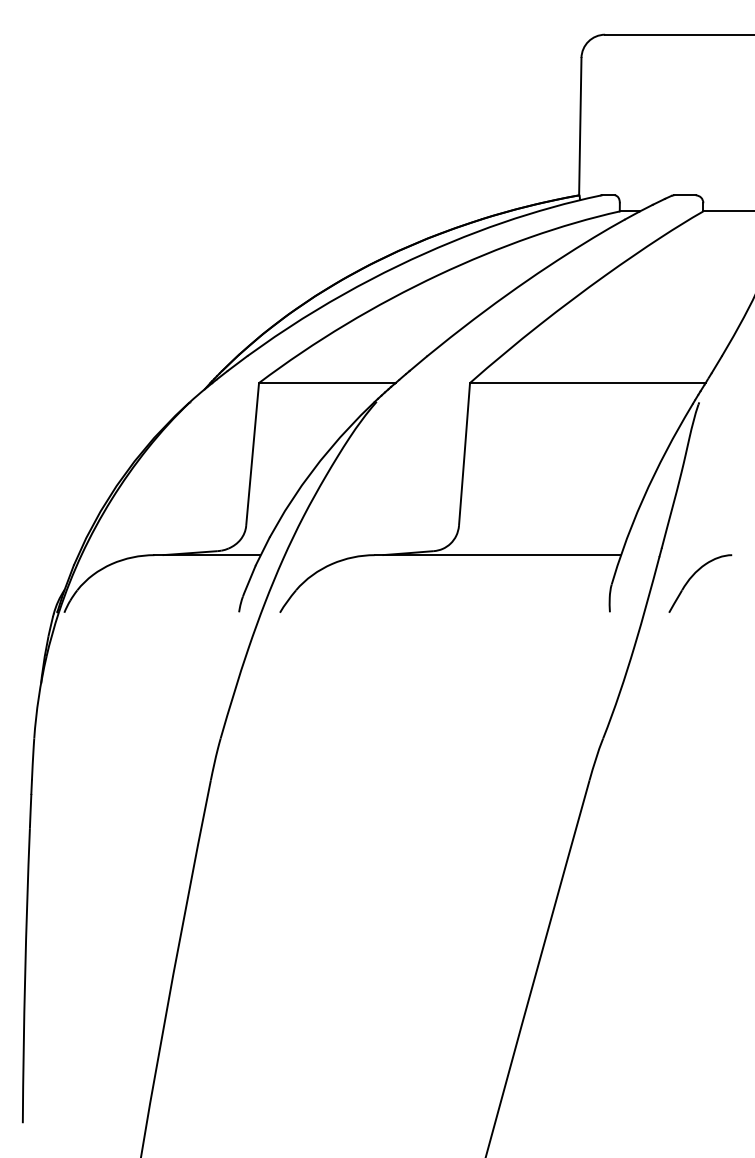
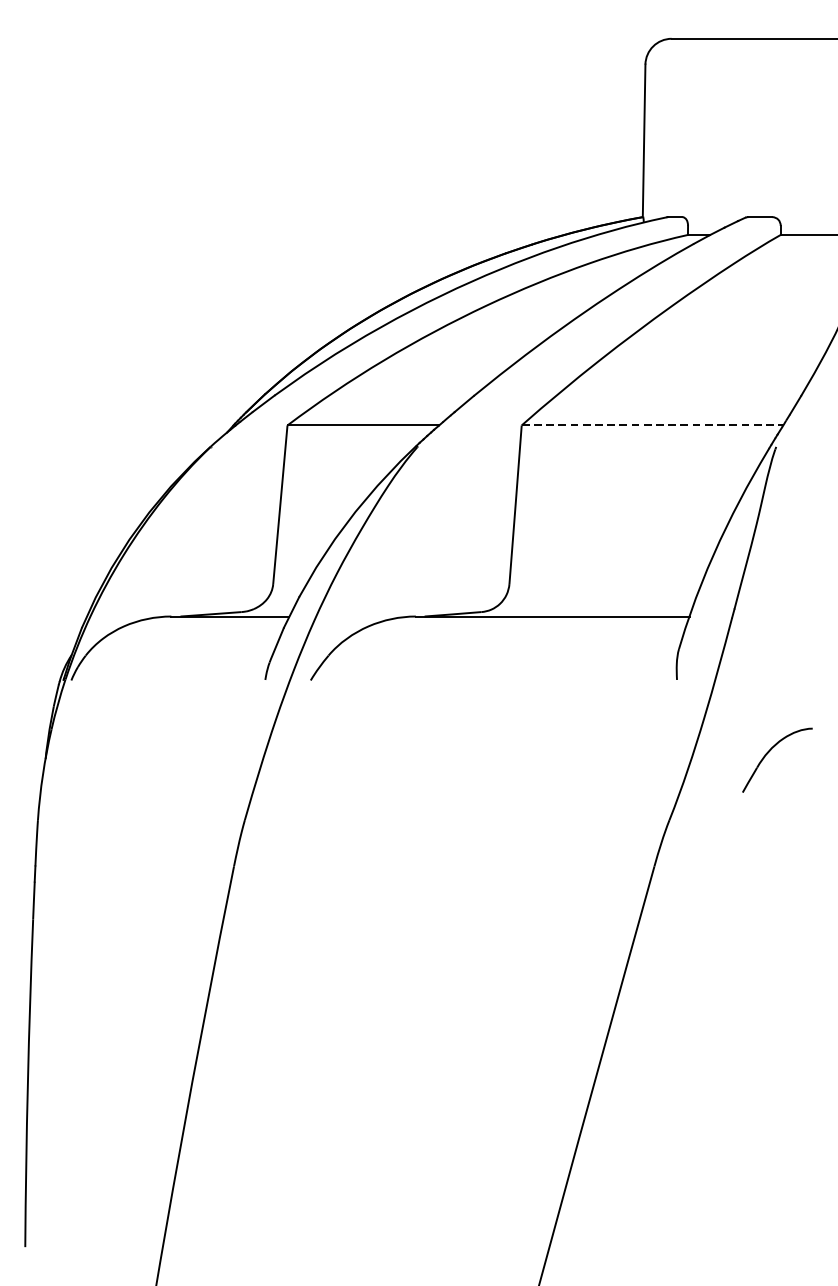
line: (587, 383) -> (652, 425), solid -> dashed
part: (693, 576) -> (769, 752), moved

